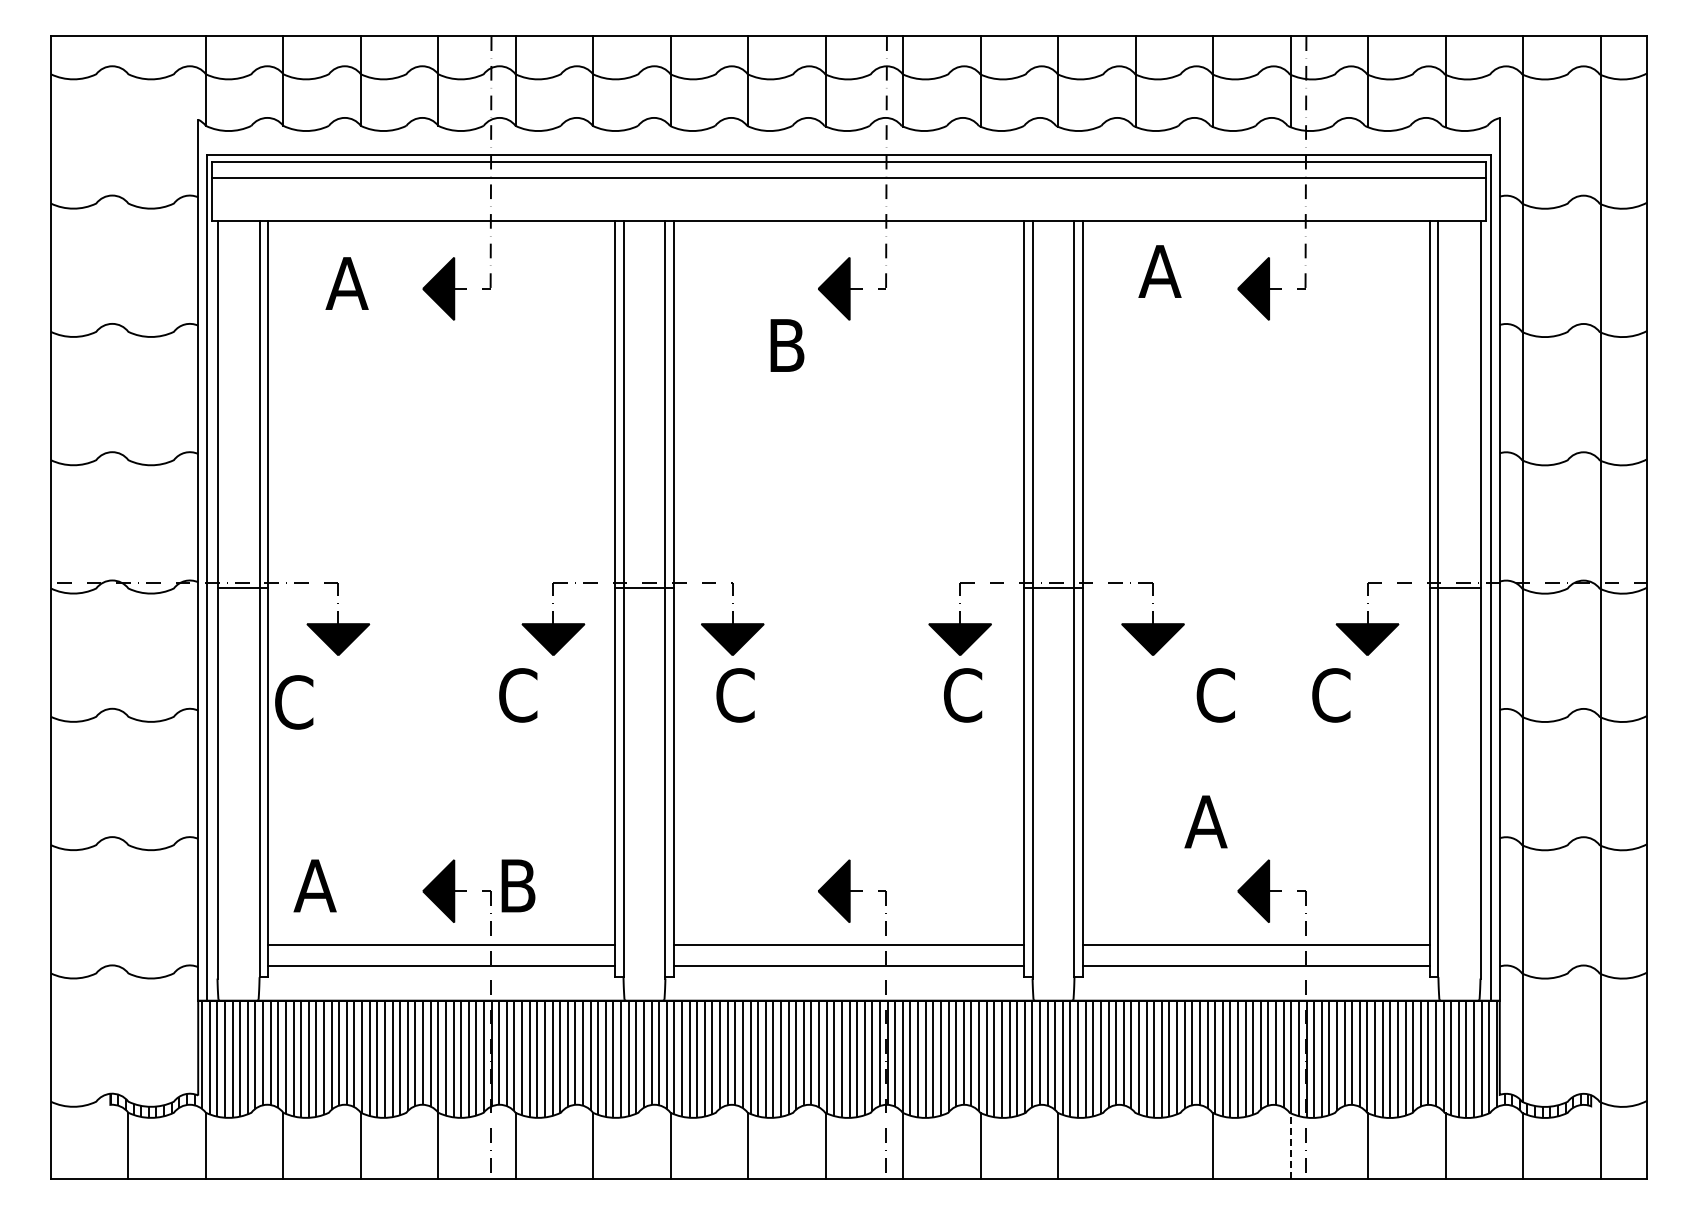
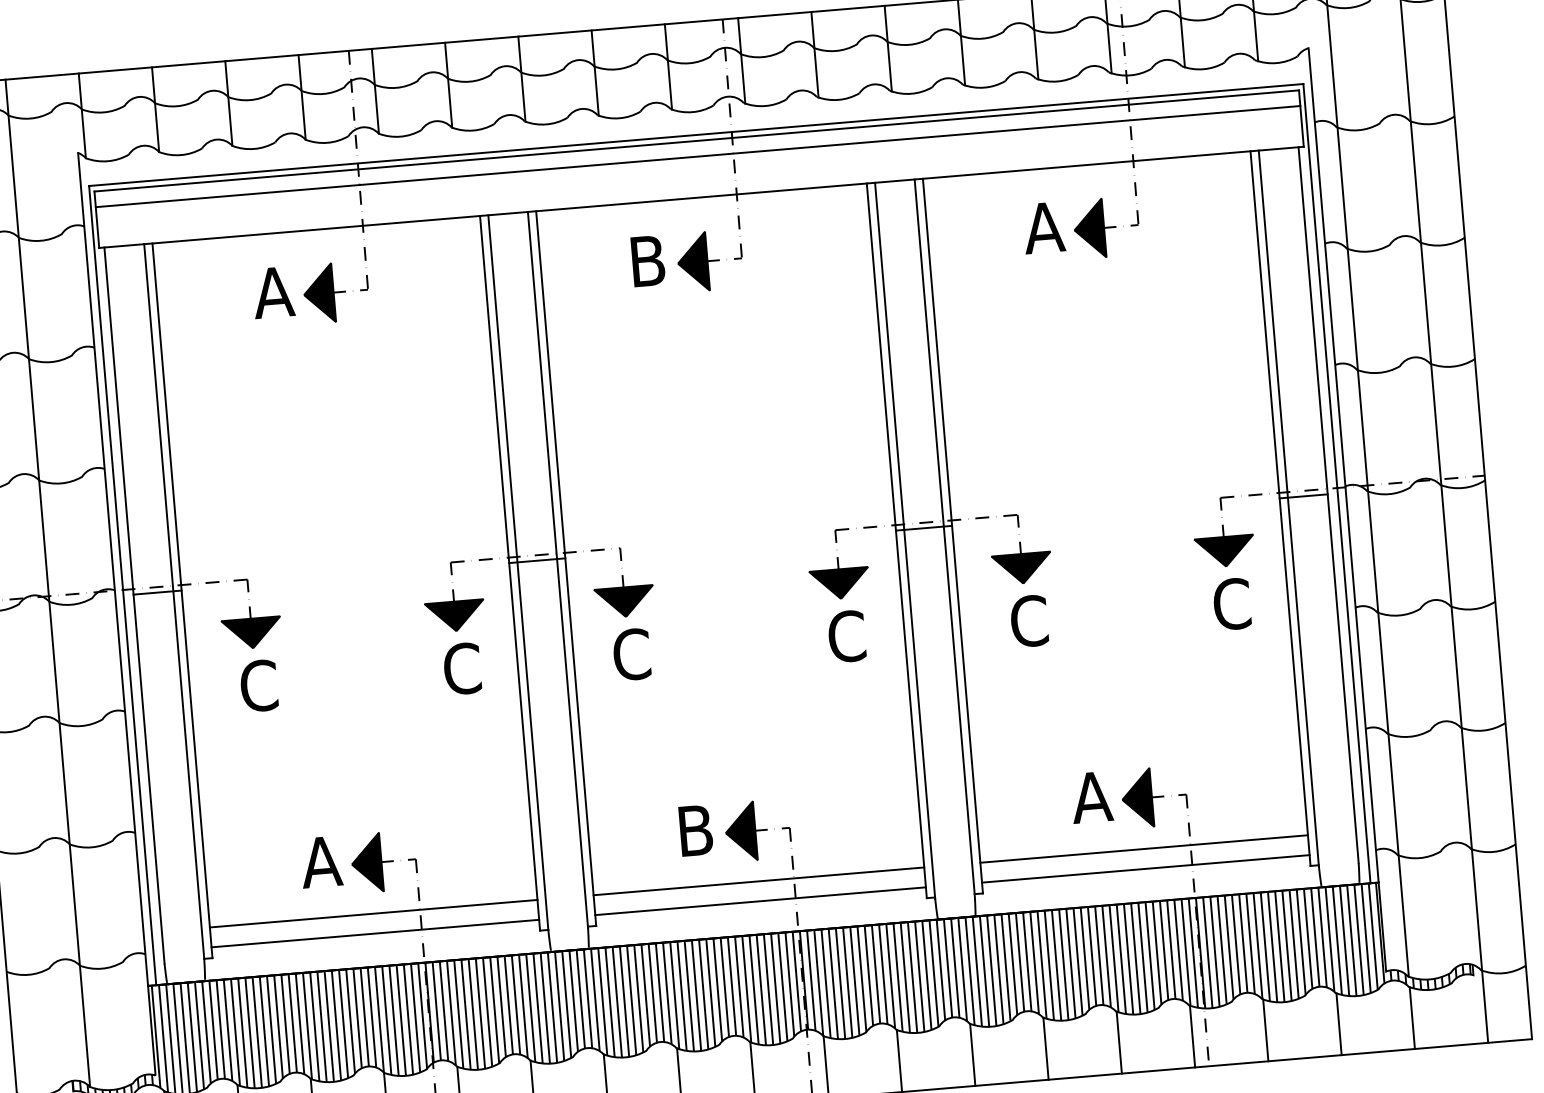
text: (1159, 271) -> (1043, 227), moved
text: (346, 283) -> (272, 292), moved
text: (787, 345) -> (648, 261), moved
line: (128, 568) -> (47, 582), added
text: (518, 695) -> (462, 668), moved
text: (1215, 695) -> (1028, 621), moved
text: (1331, 695) -> (1232, 604), moved
text: (294, 702) -> (259, 685), moved
text: (1205, 821) -> (1091, 797), moved
text: (314, 885) -> (320, 861), moved
text: (518, 885) -> (696, 830), moved
line: (1135, 1145) -> (1045, 1048), added
line: (1290, 1145) -> (1192, 1036), dashed -> solid

